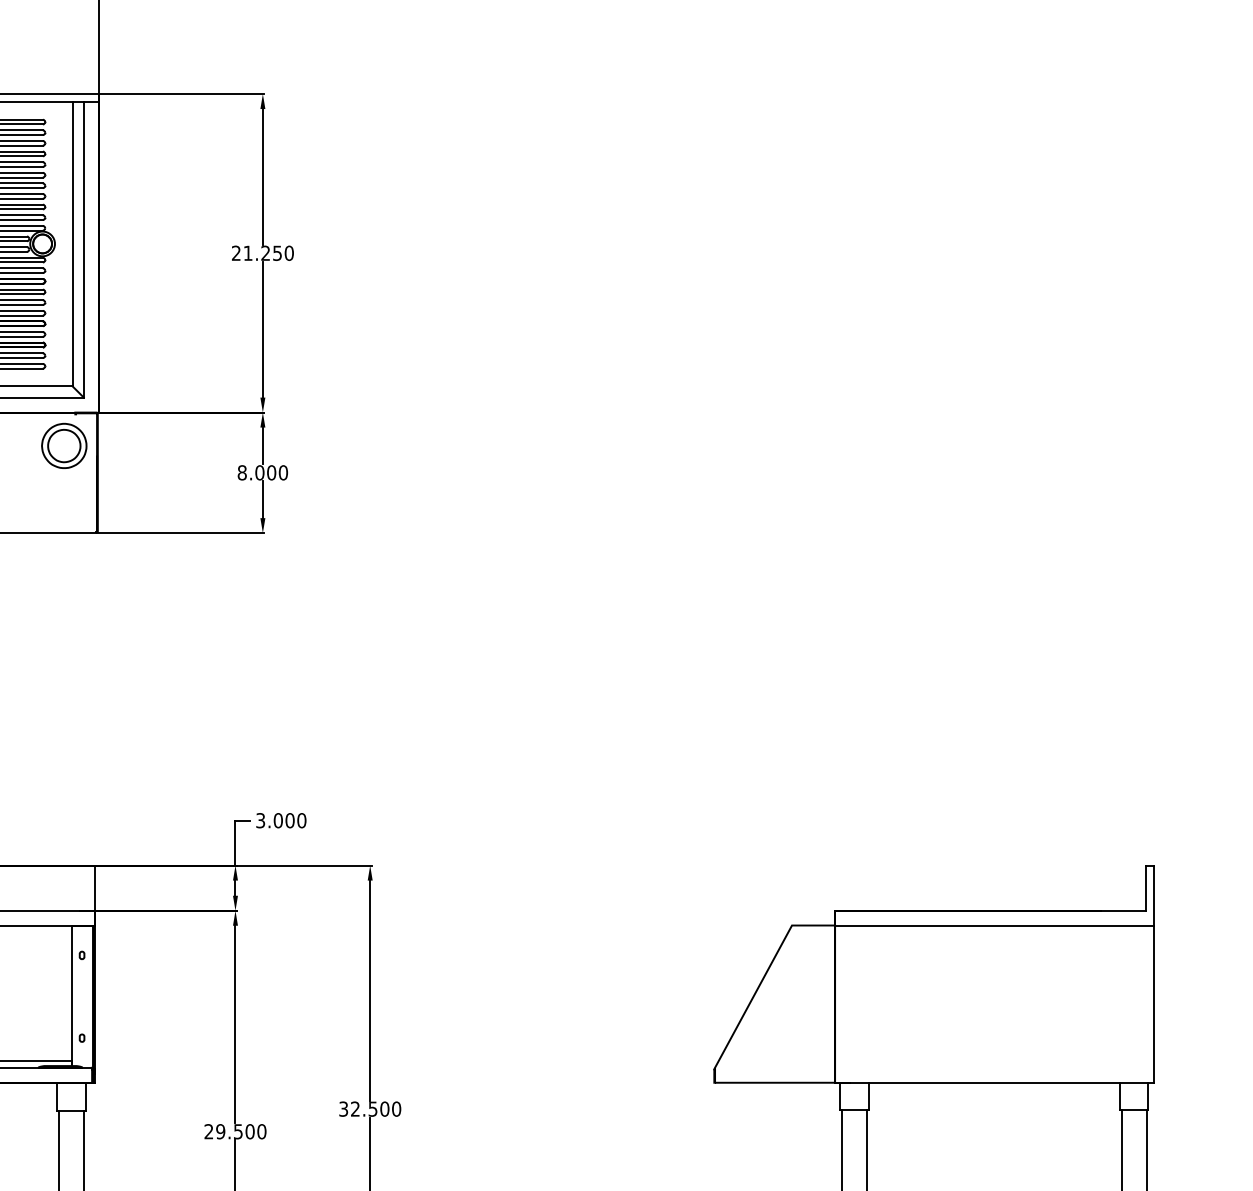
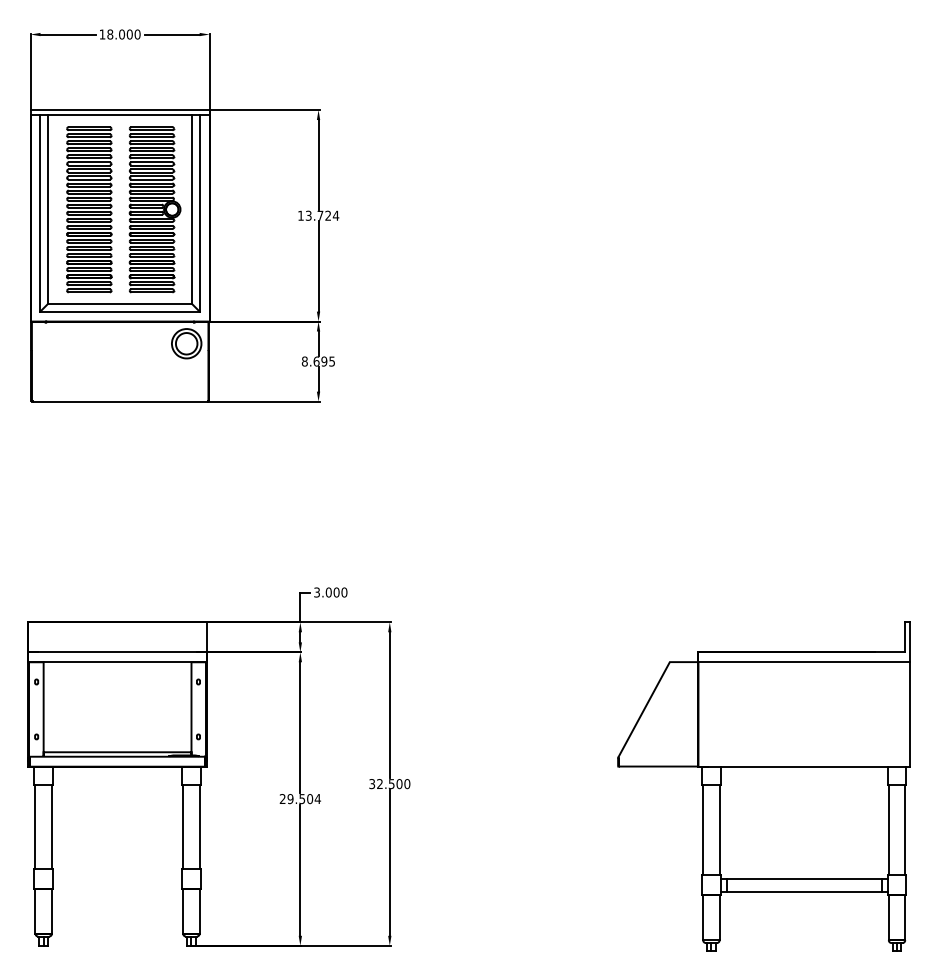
text: (262, 252) -> (318, 215), 21.250 -> 13.724
text: (271, 472) -> (324, 361), 8.000 -> 8.695
text: (261, 1132) -> (317, 799), 29.500 -> 29.504

